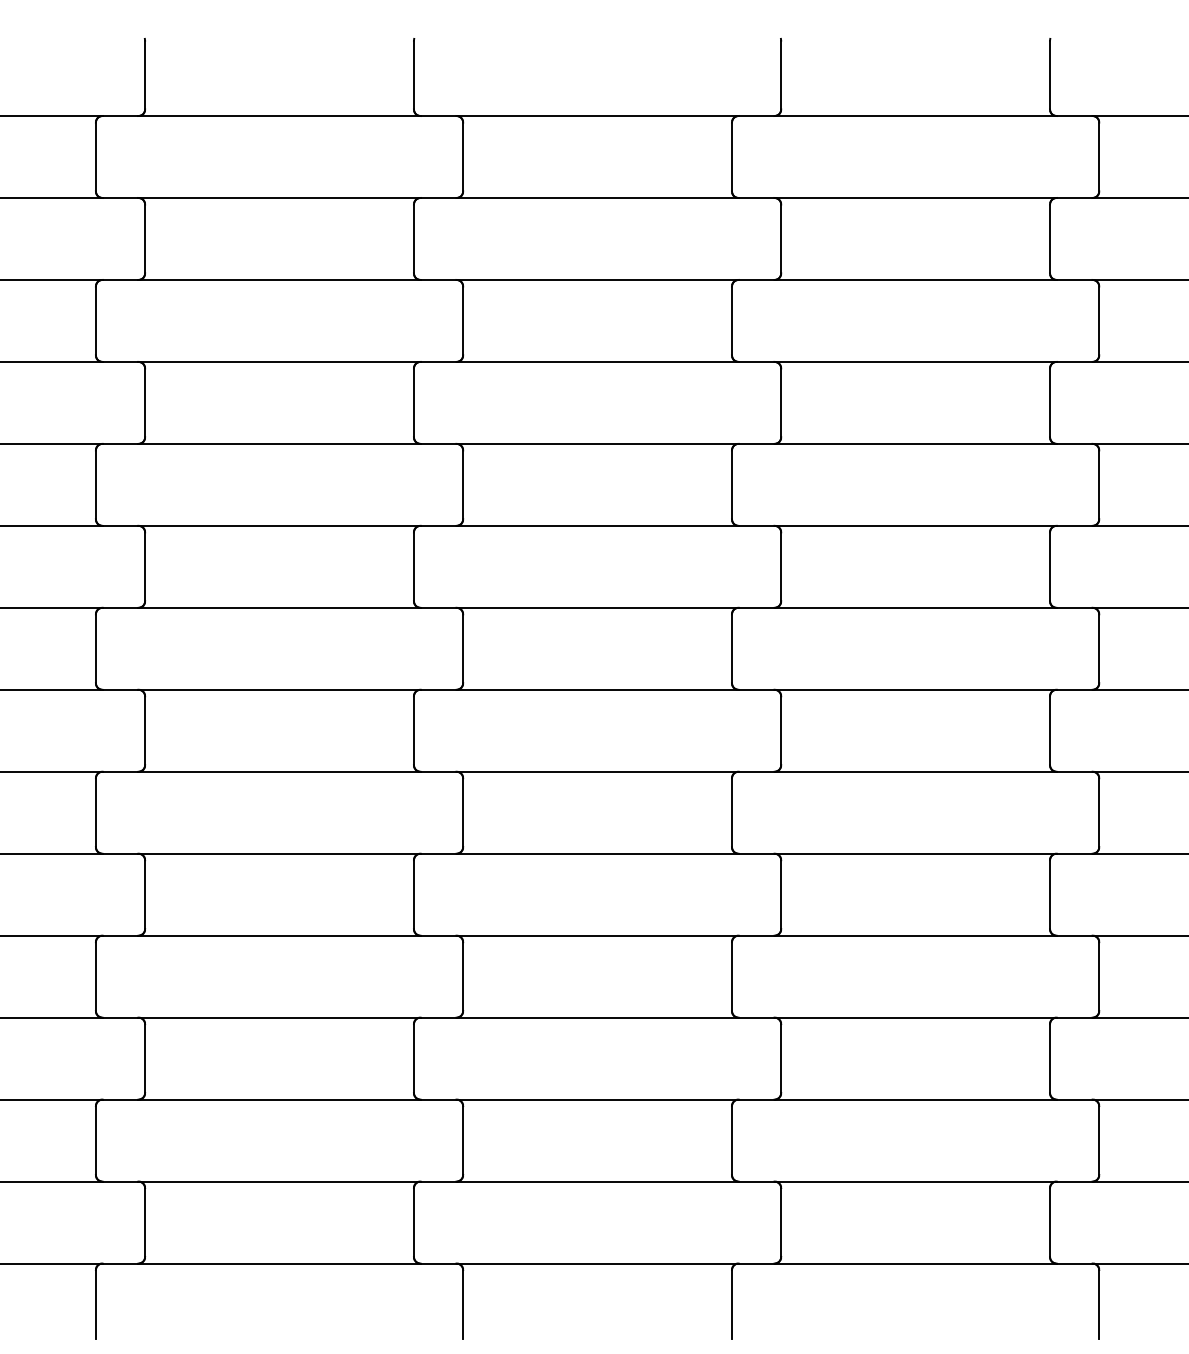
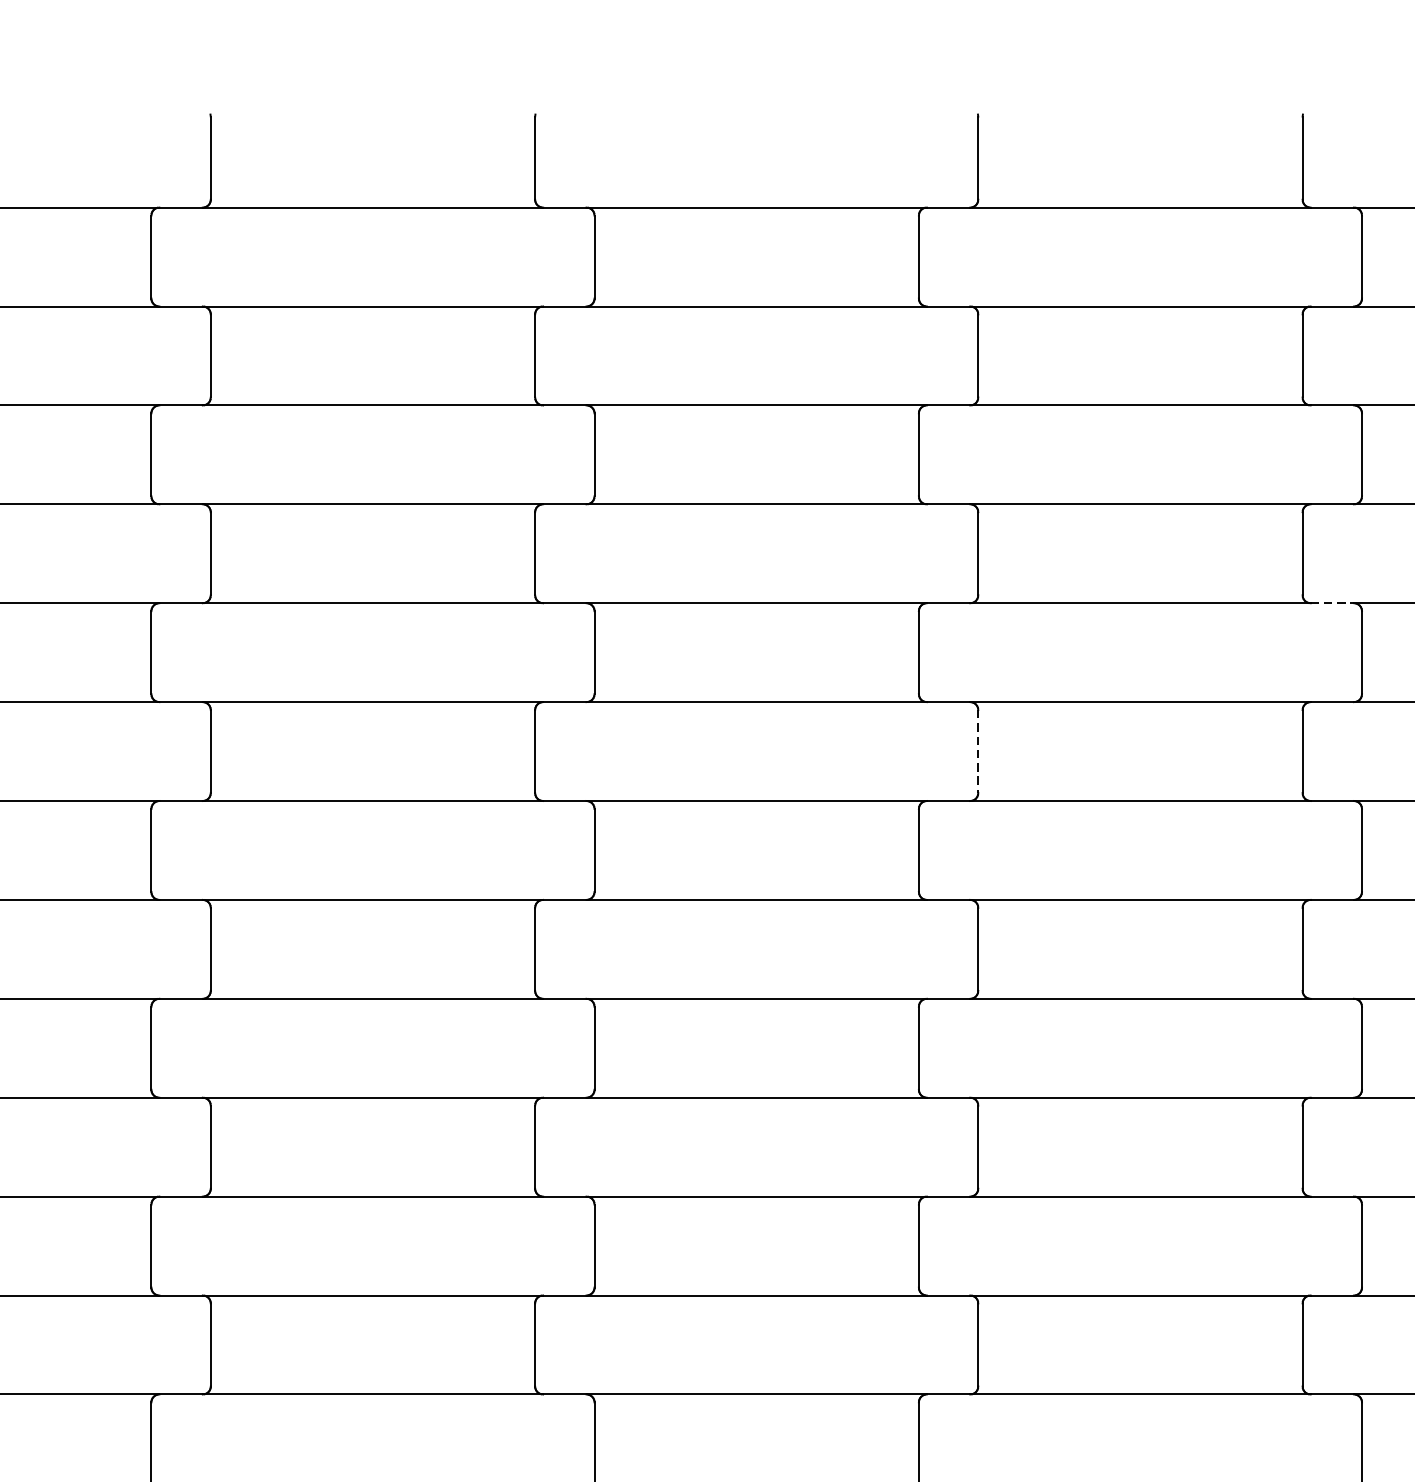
line: (1074, 443) -> (1332, 602), solid -> dashed
line: (781, 567) -> (978, 752), solid -> dashed

